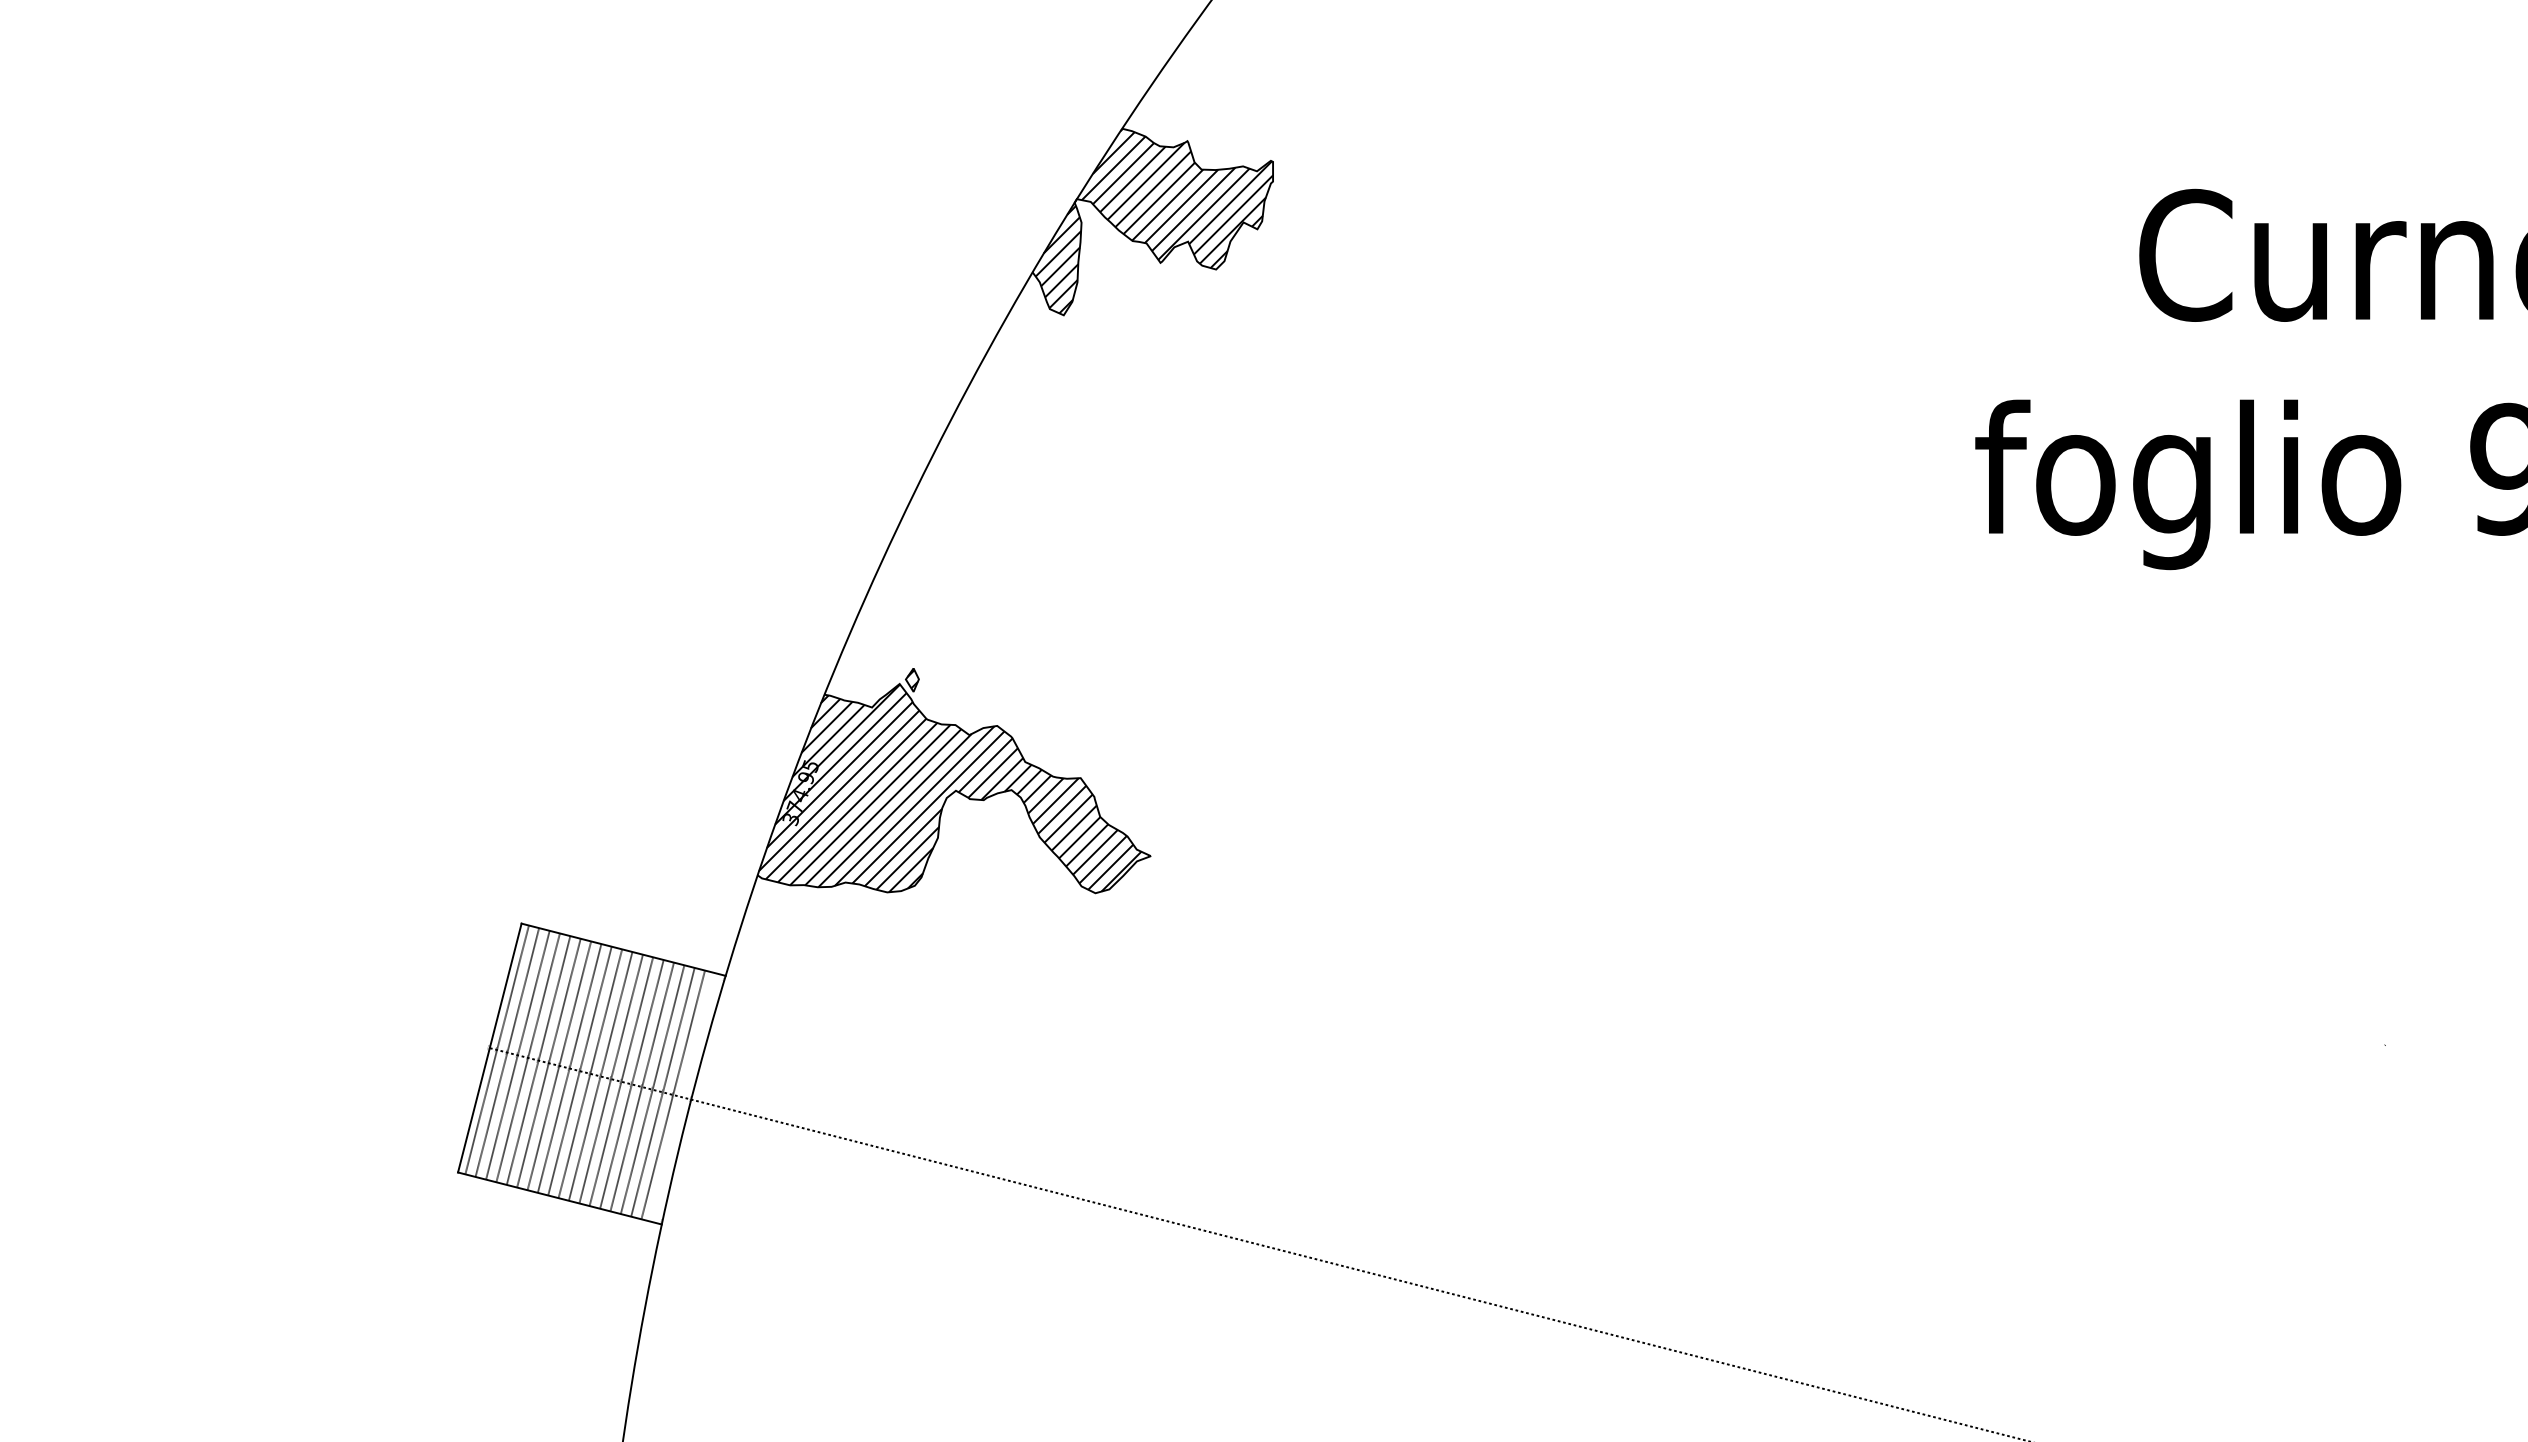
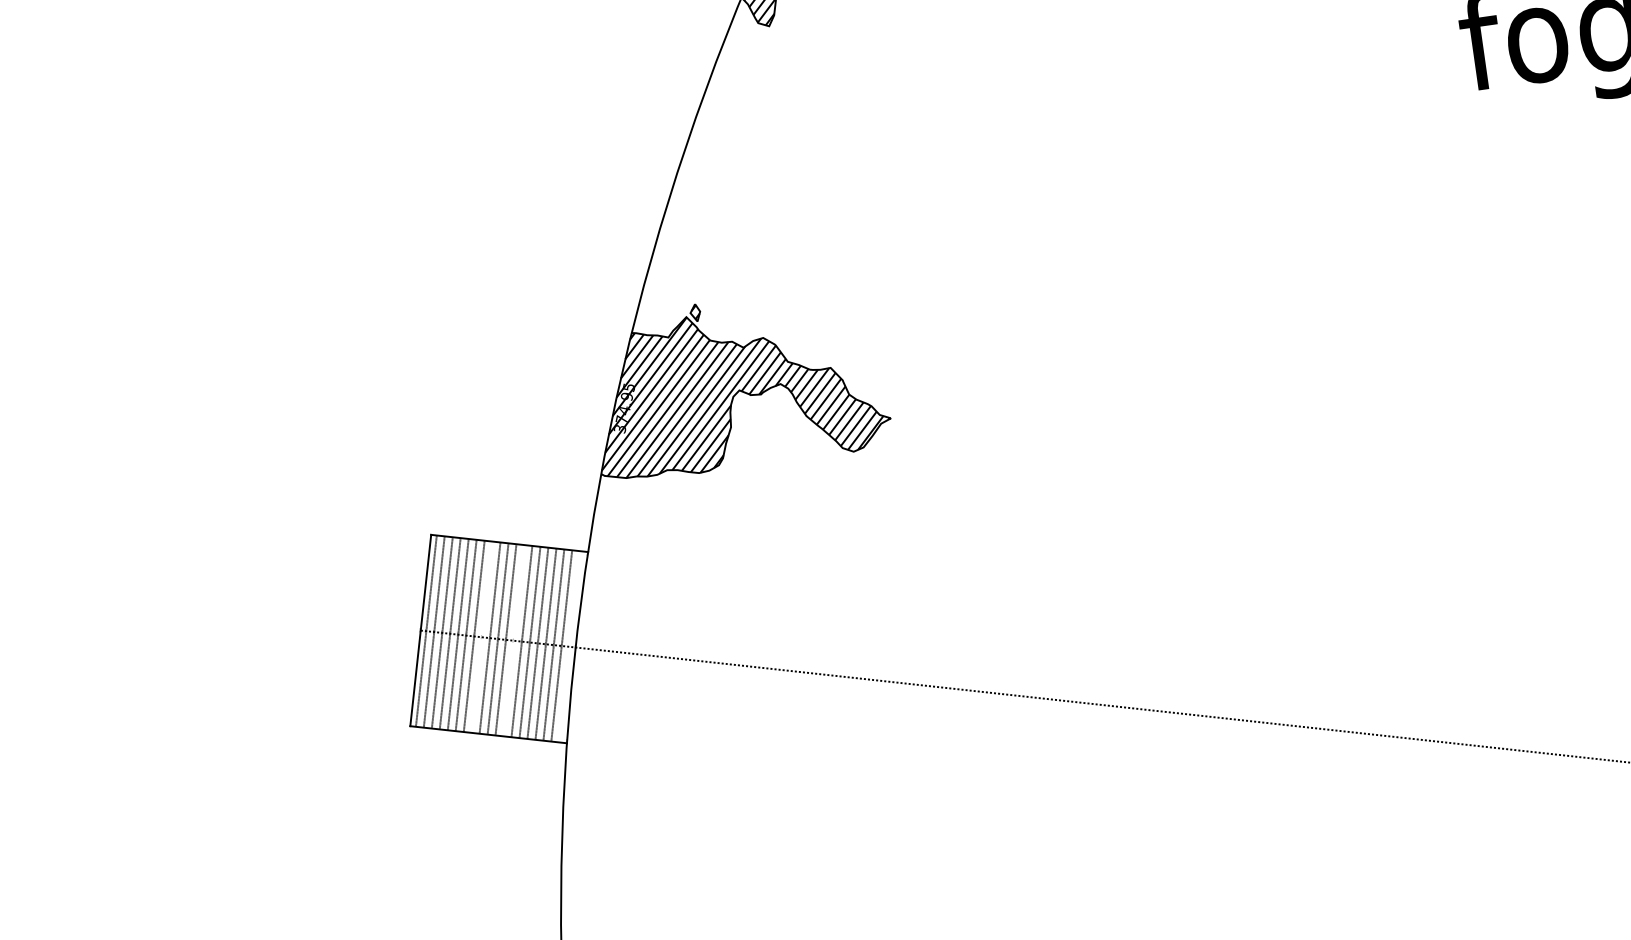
line: (569, 1068) -> (482, 637), removed
line: (610, 1078) -> (513, 640), removed

